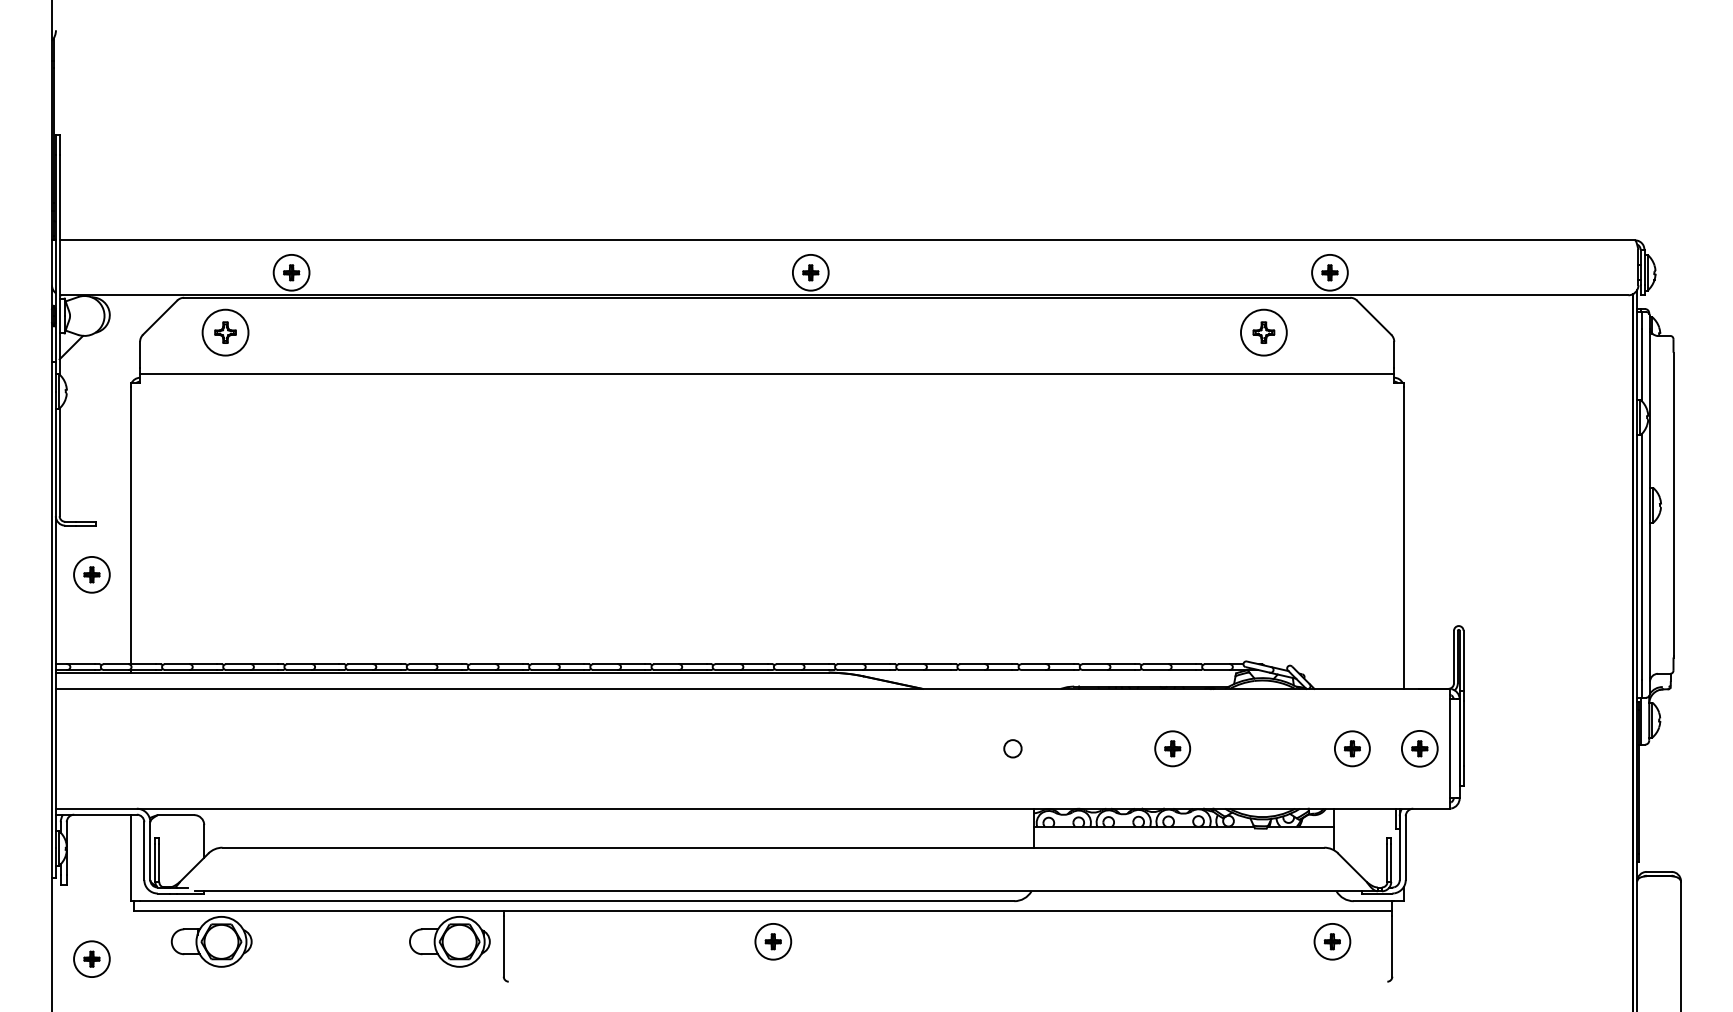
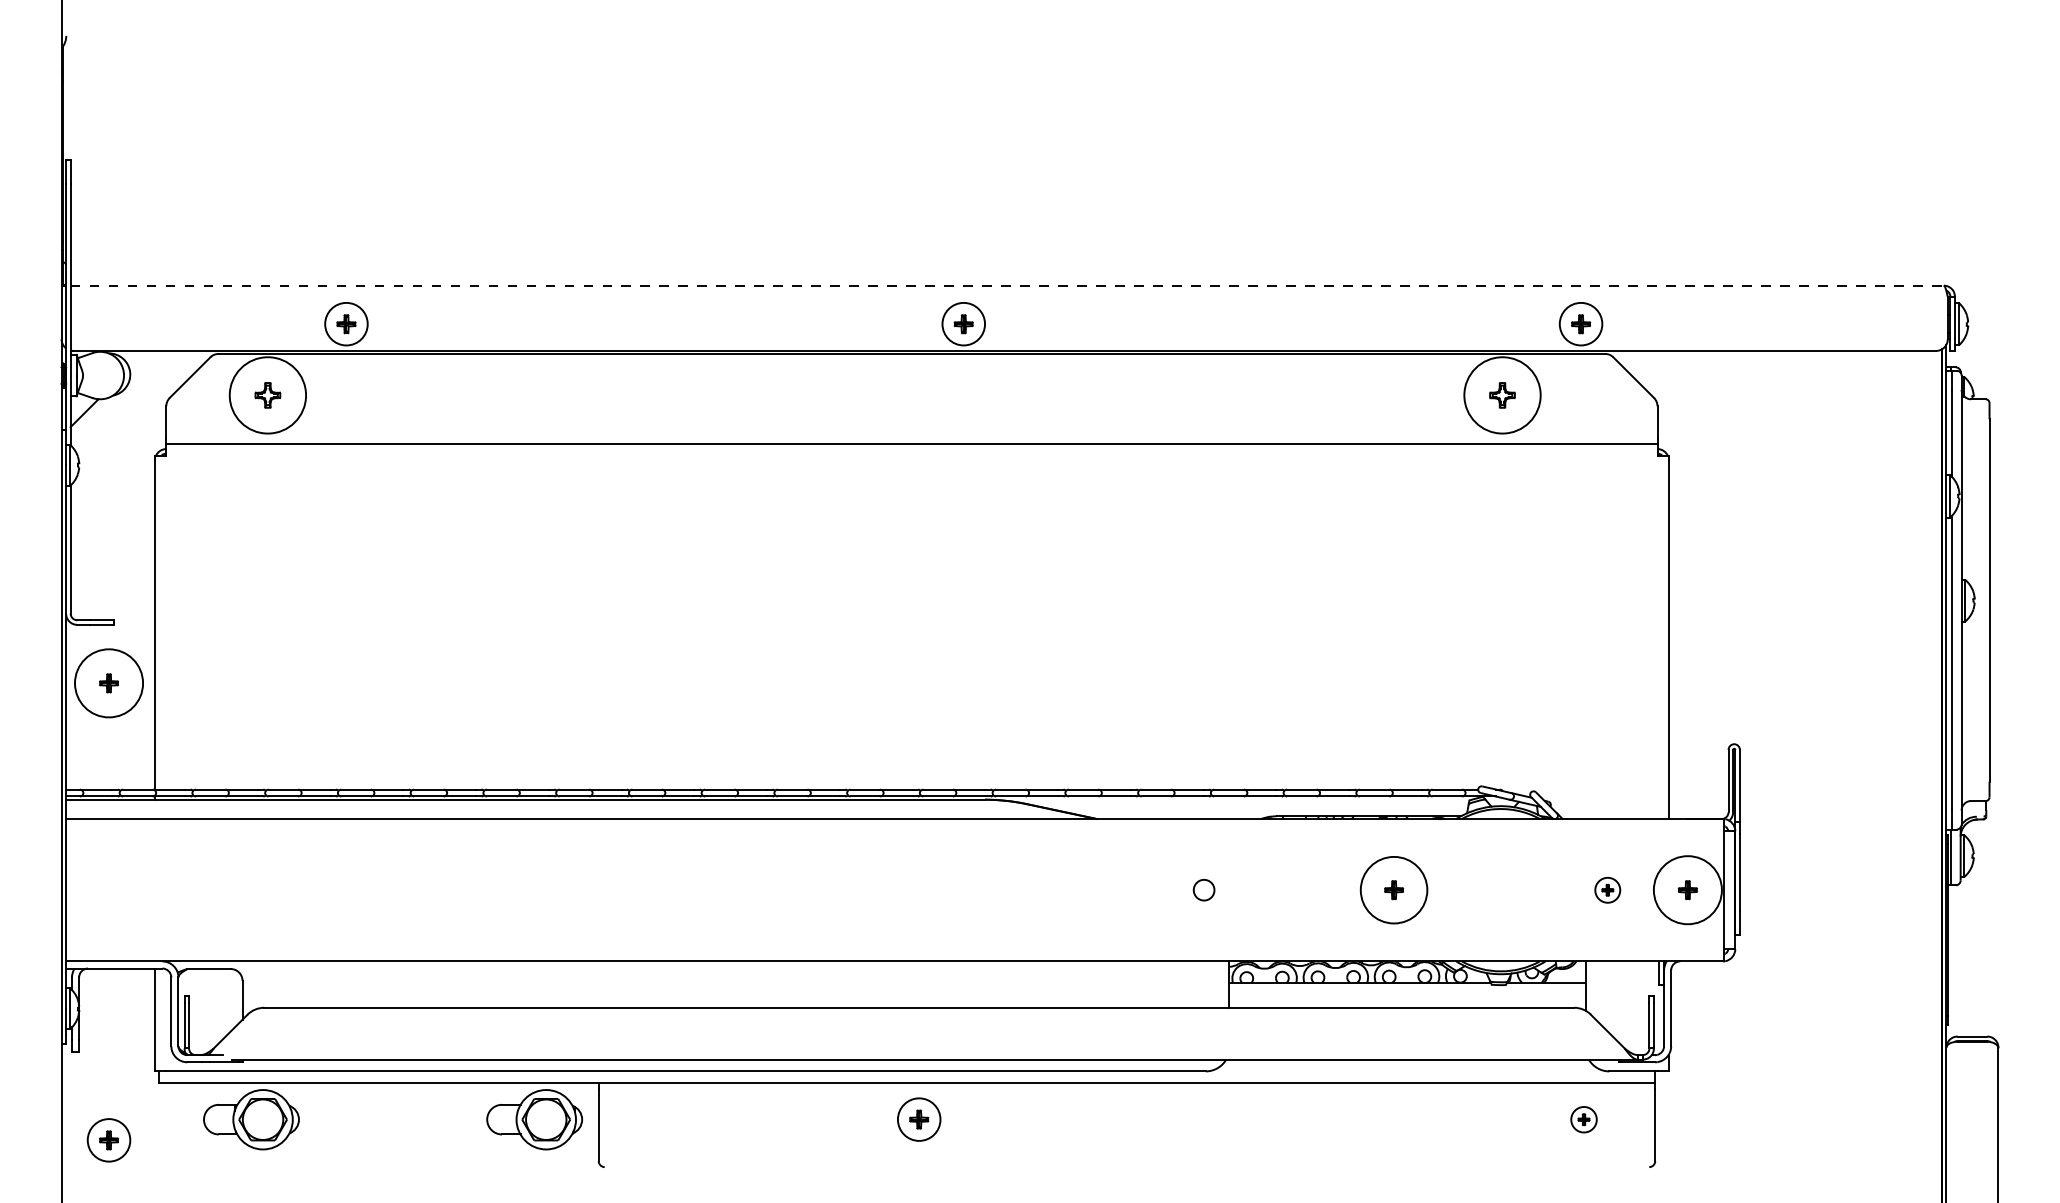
line: (847, 240) -> (1007, 285), solid -> dashed
circle: (225, 332) -> (267, 395), size x1.4
circle: (1263, 332) -> (1502, 395), size x1.4
circle: (91, 574) -> (108, 682), size x1.6
circle: (1172, 748) -> (1393, 889), size x1.6
part: (1352, 748) -> (1607, 889), size x0.6
circle: (1419, 748) -> (1687, 889), size x1.6
part: (1332, 941) -> (1584, 1119), size x0.6

